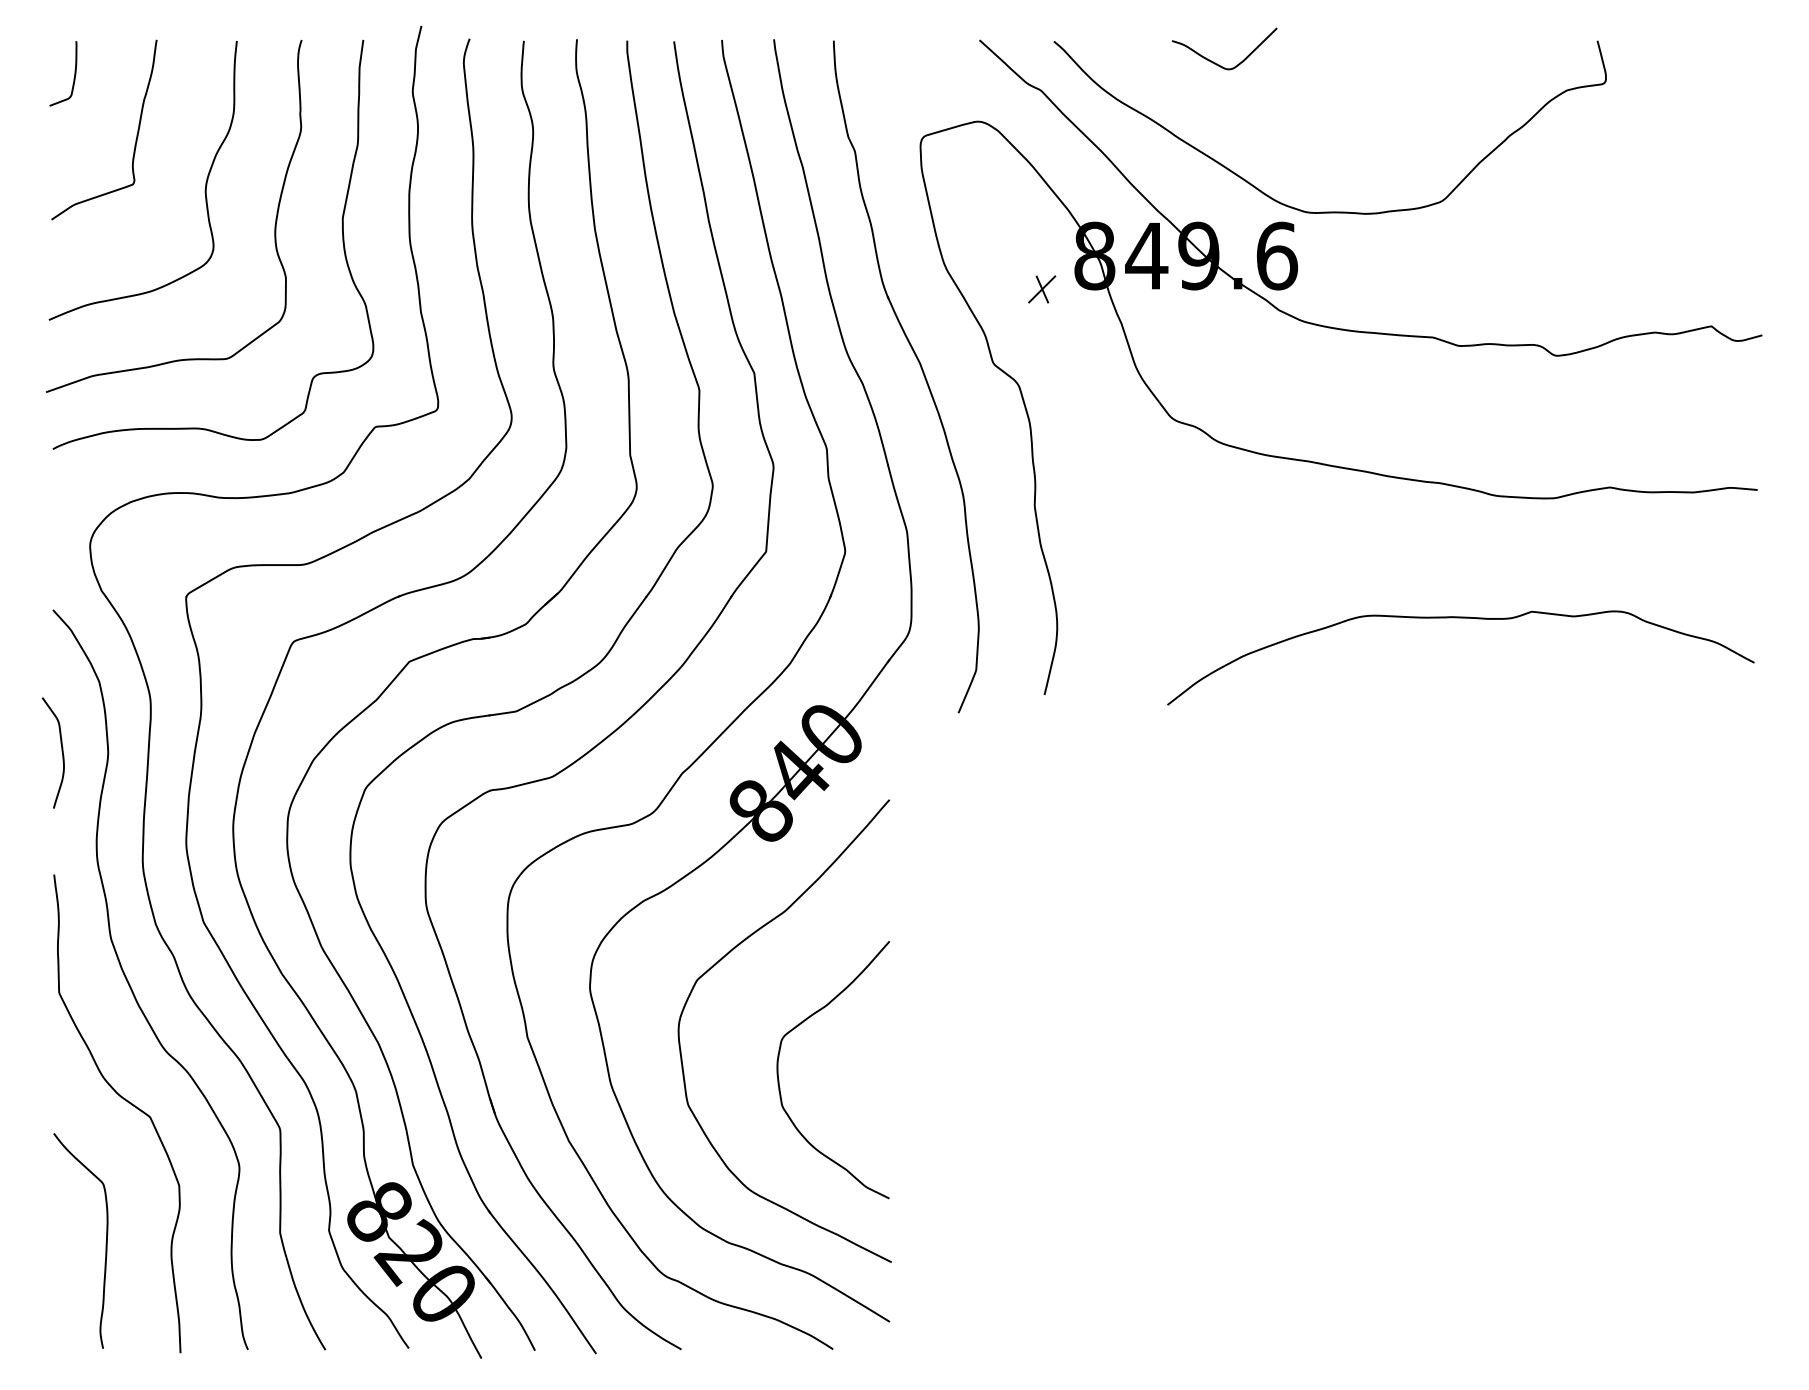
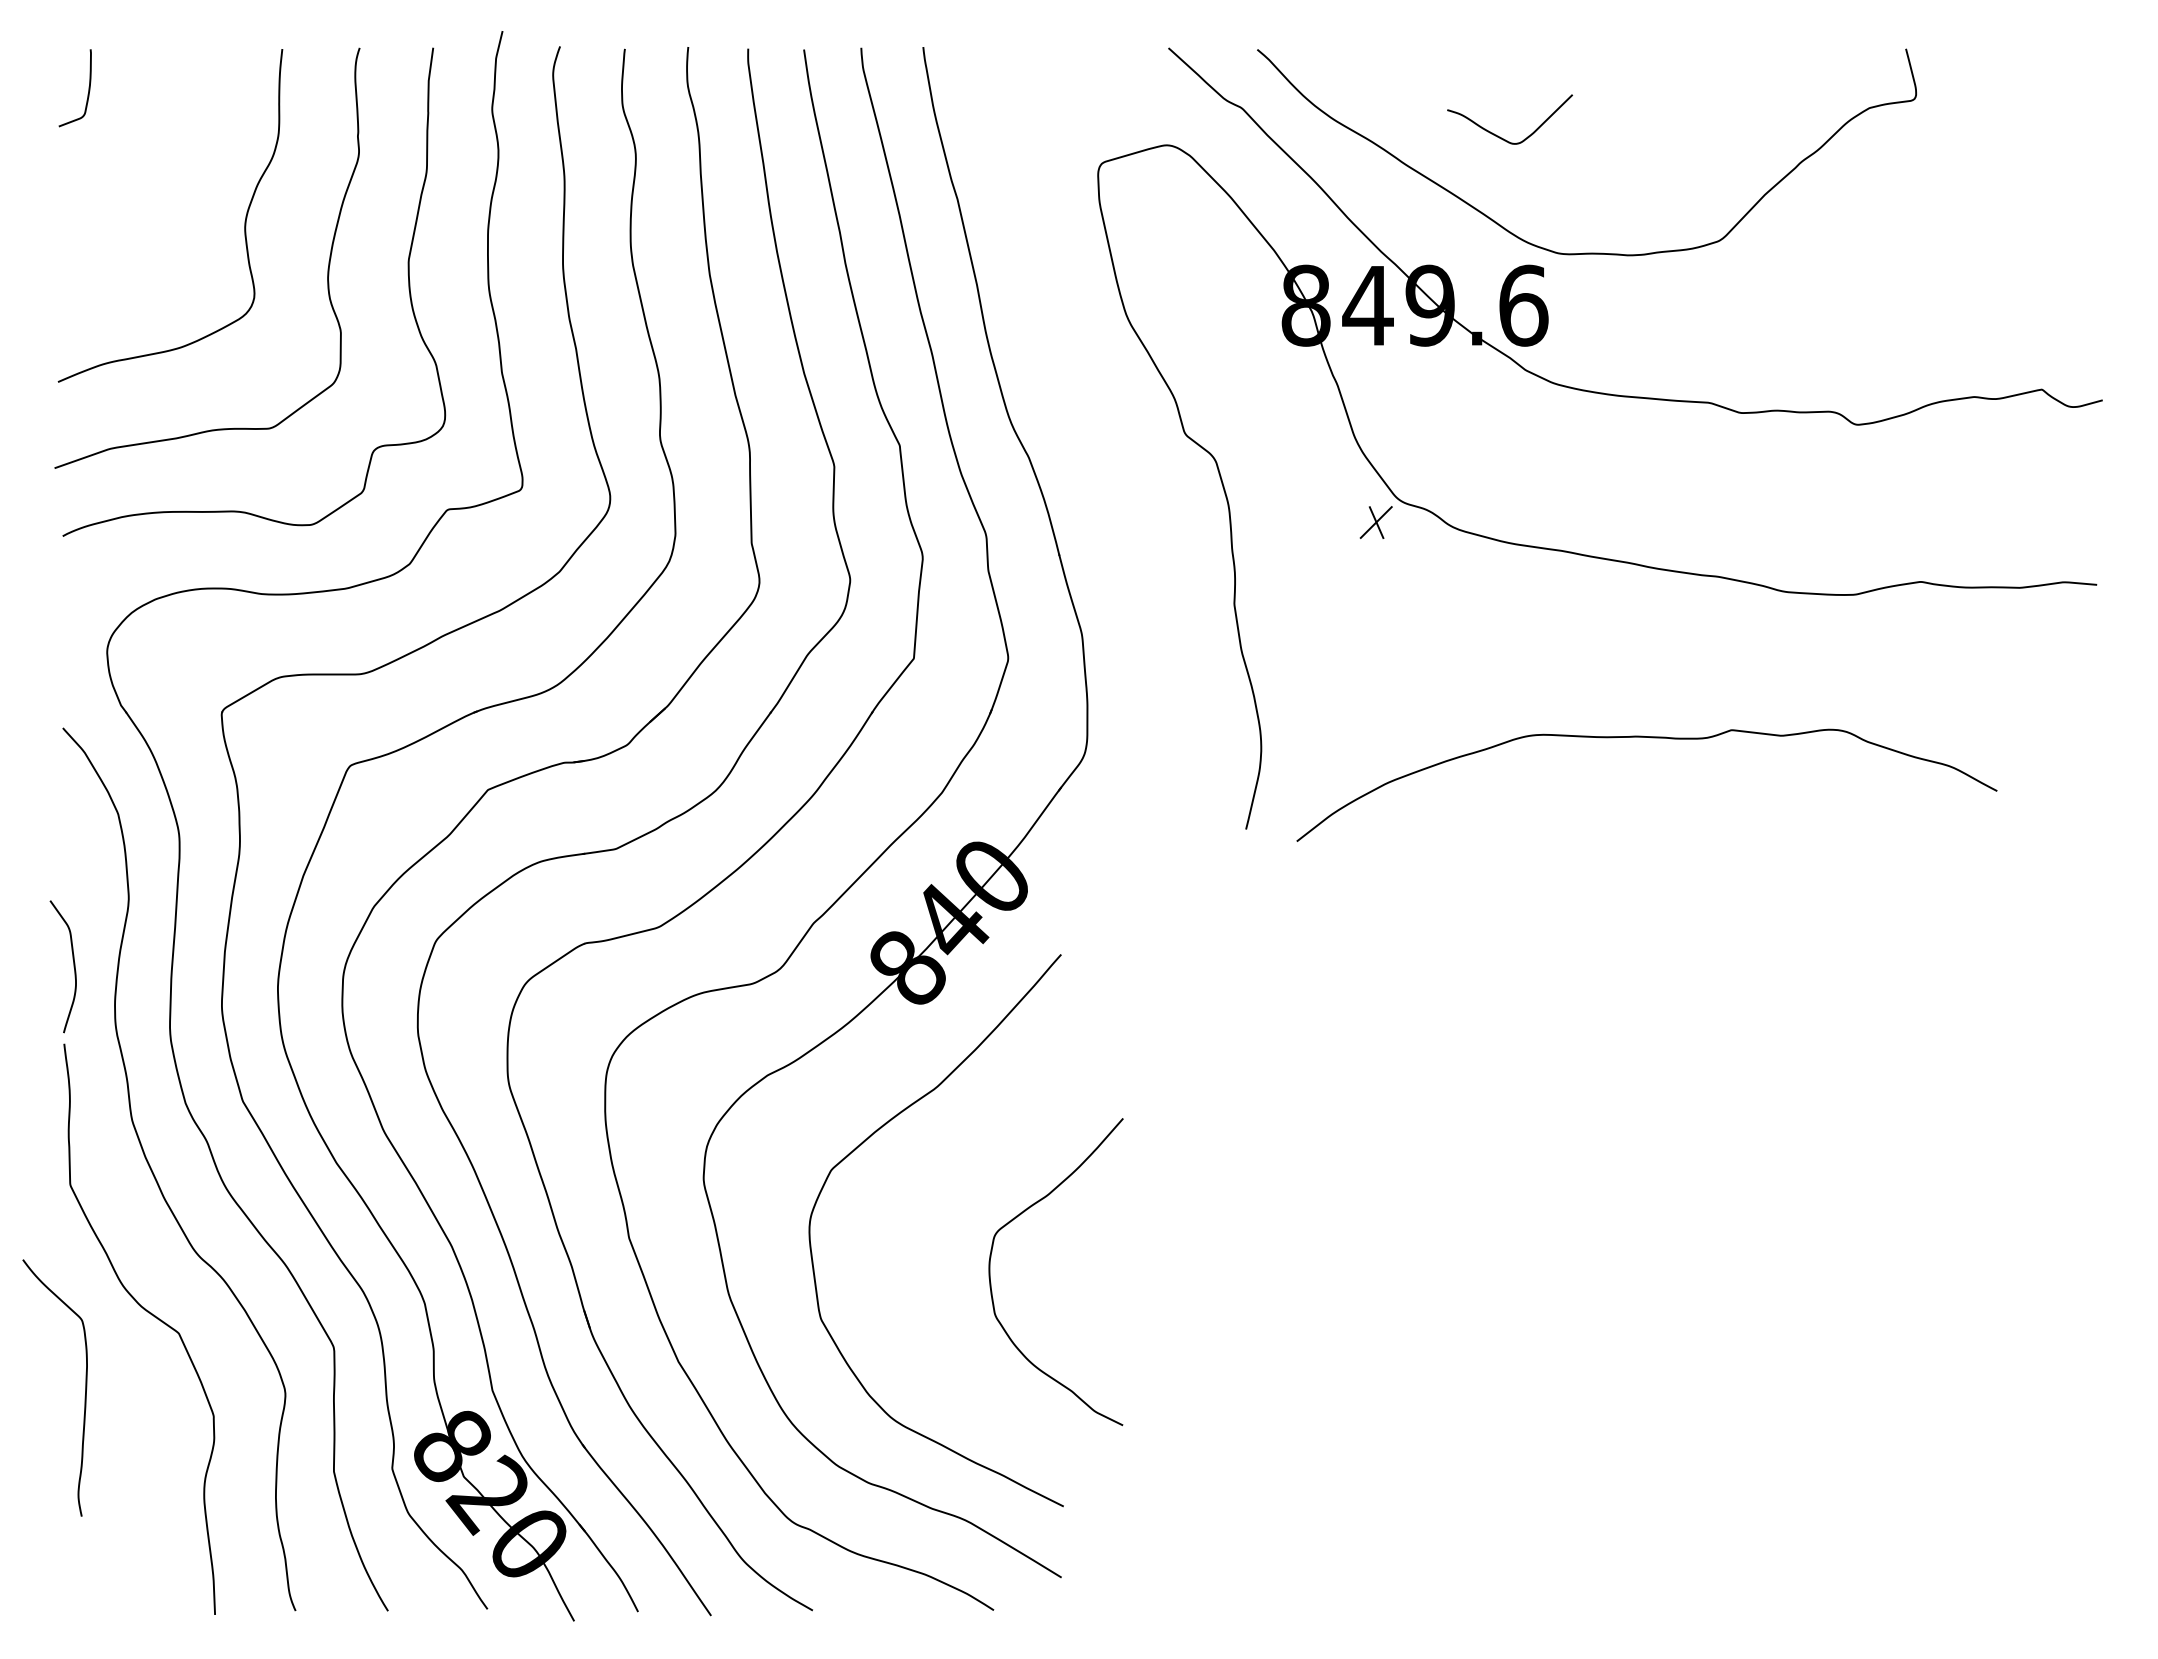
curve: (1216, 63) -> (1500, 136), moved
curve: (136, 136) -> (162, 162), removed
part: (1041, 289) -> (1375, 522), moved
part: (920, 368) -> (1098, 439), removed
curve: (1464, 618) -> (1651, 738), moved
curve: (61, 752) -> (73, 966), moved
curve: (779, 1078) -> (991, 1282), moved
curve: (106, 1240) -> (85, 1387), moved

